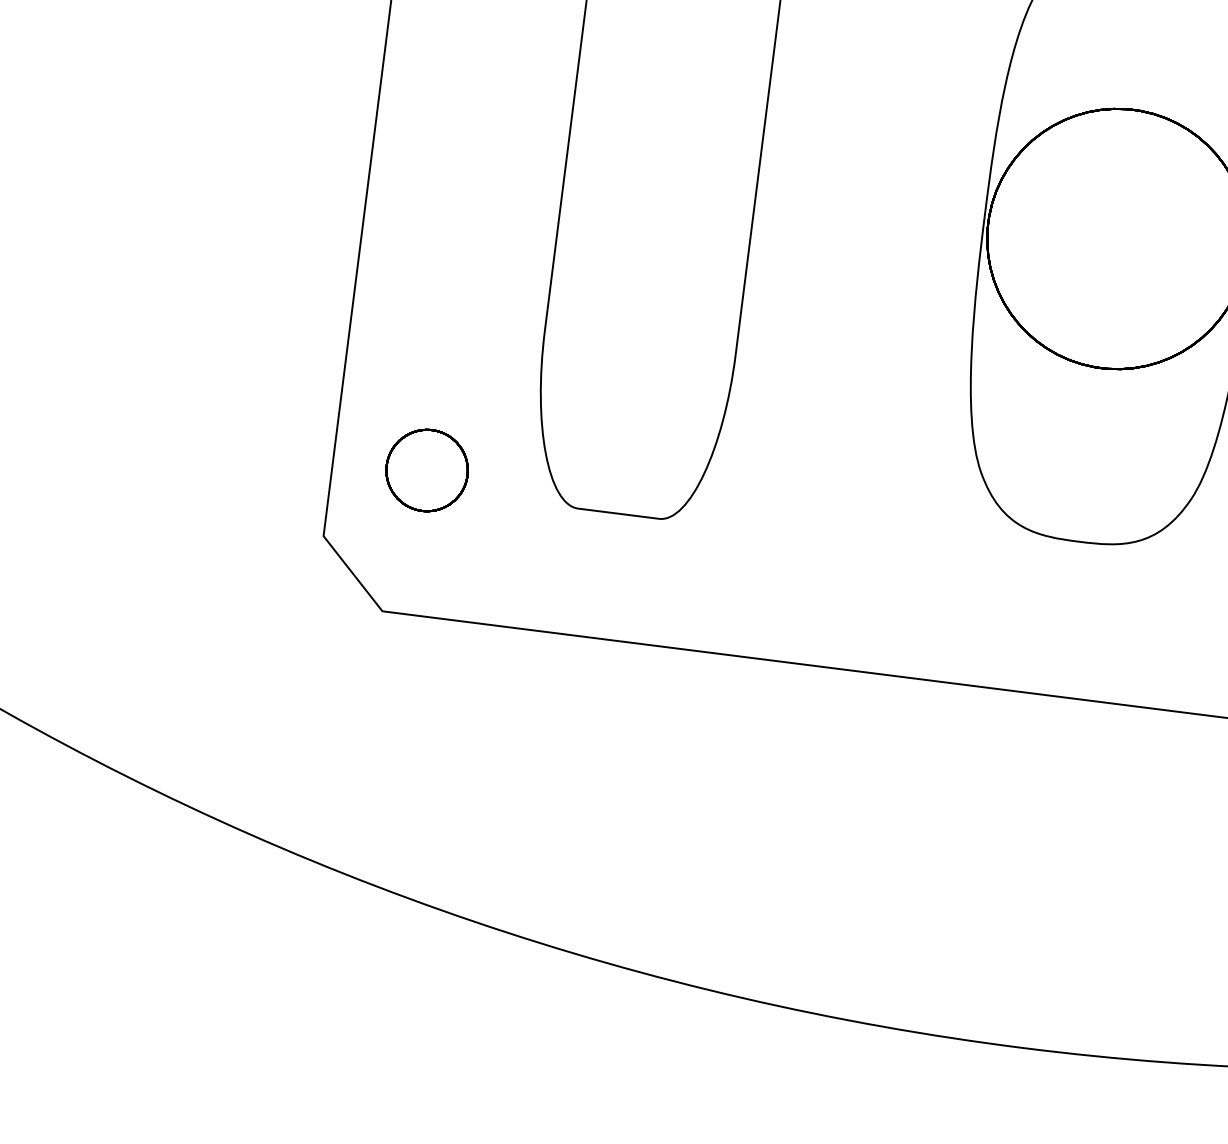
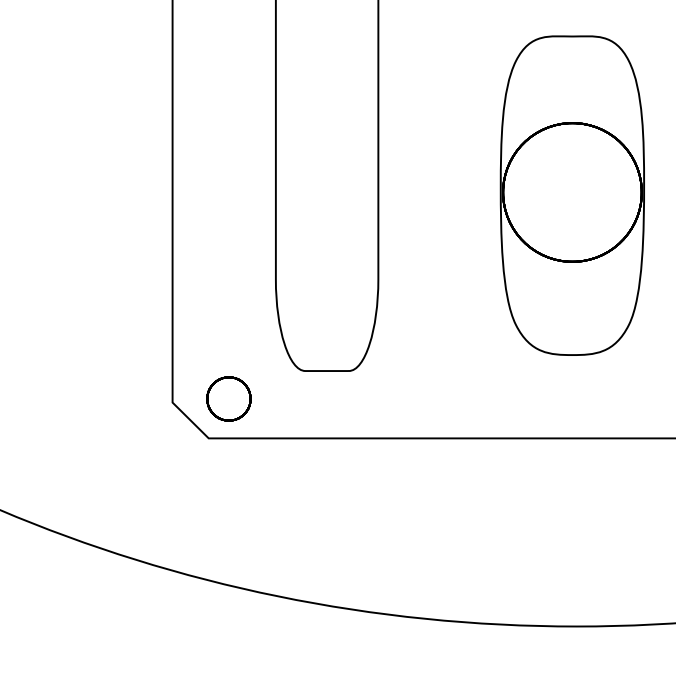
part: (426, 469) -> (228, 398), moved

